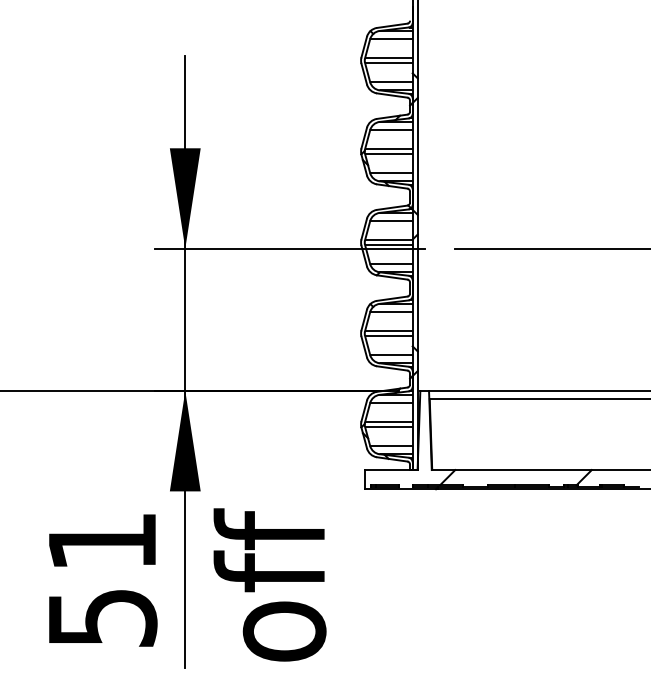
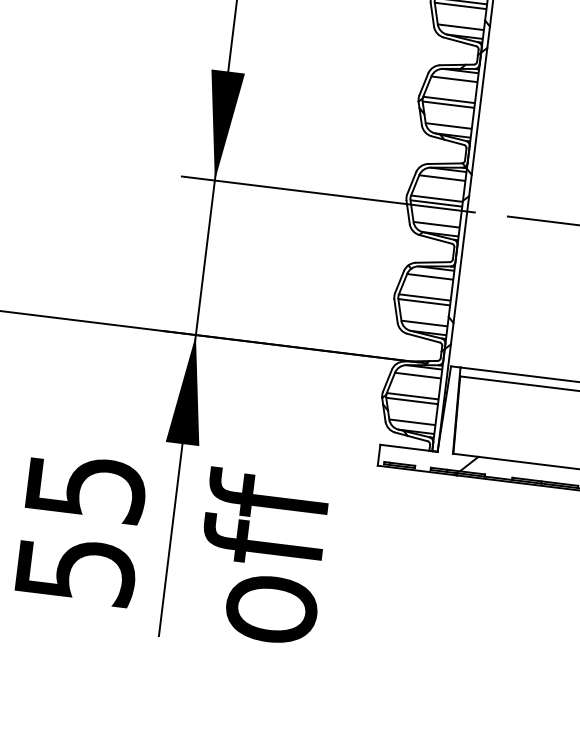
text: (103, 541) -> (87, 487), 51 -> 55

